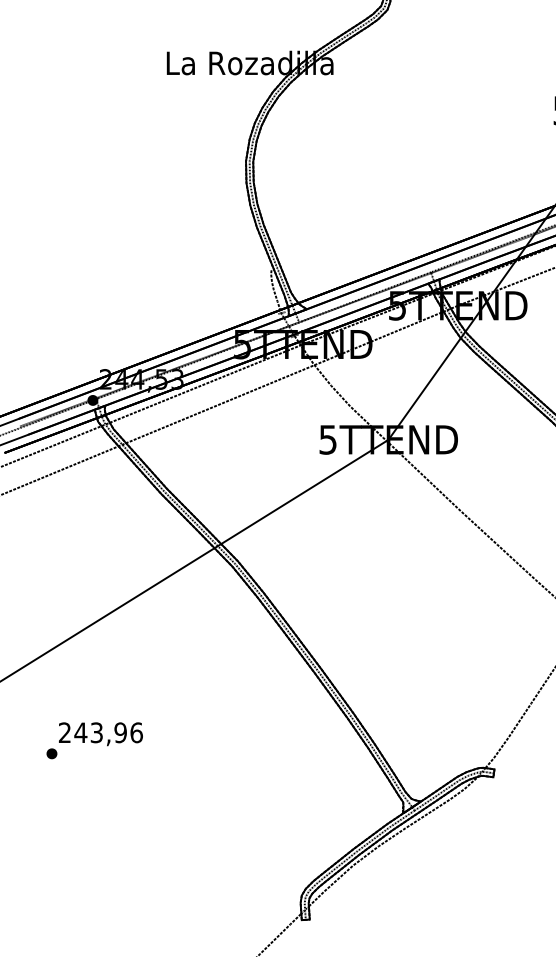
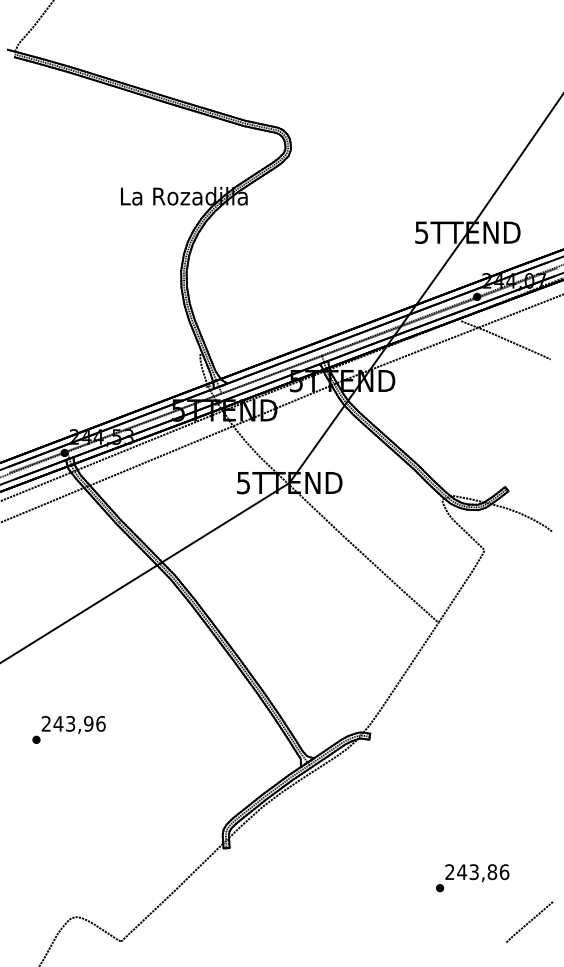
text: (94, 740) -> (68, 729), moved

